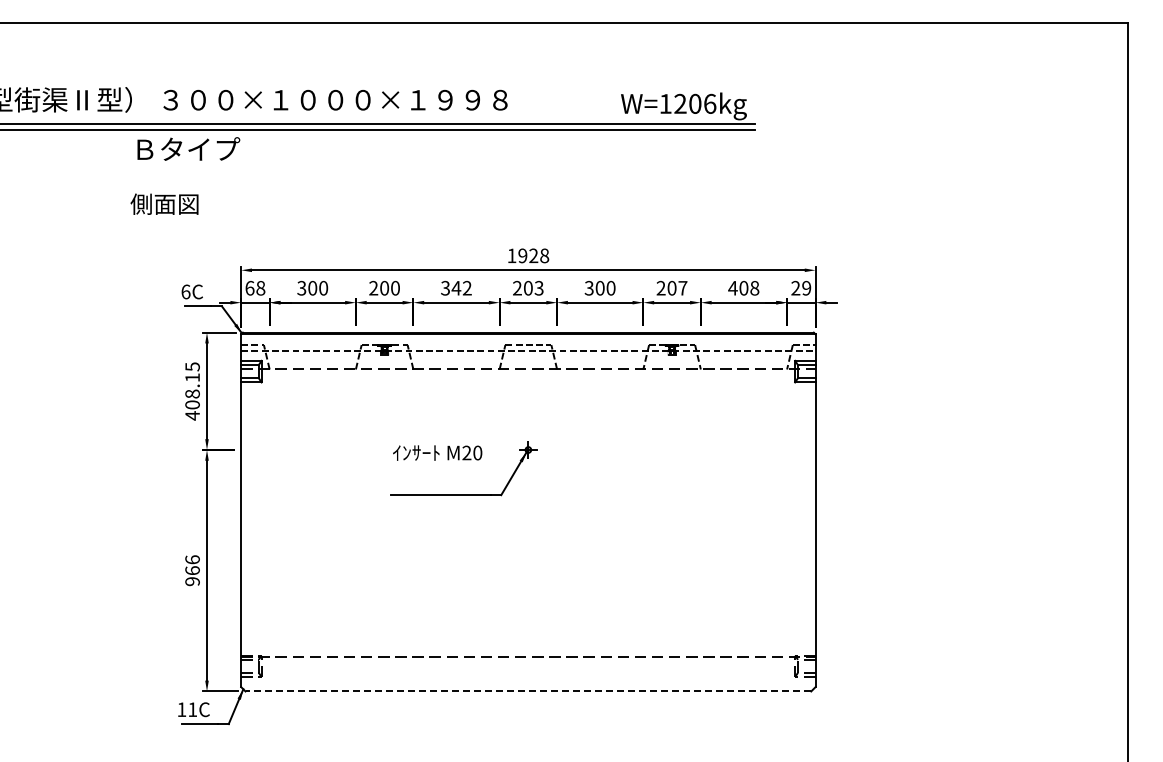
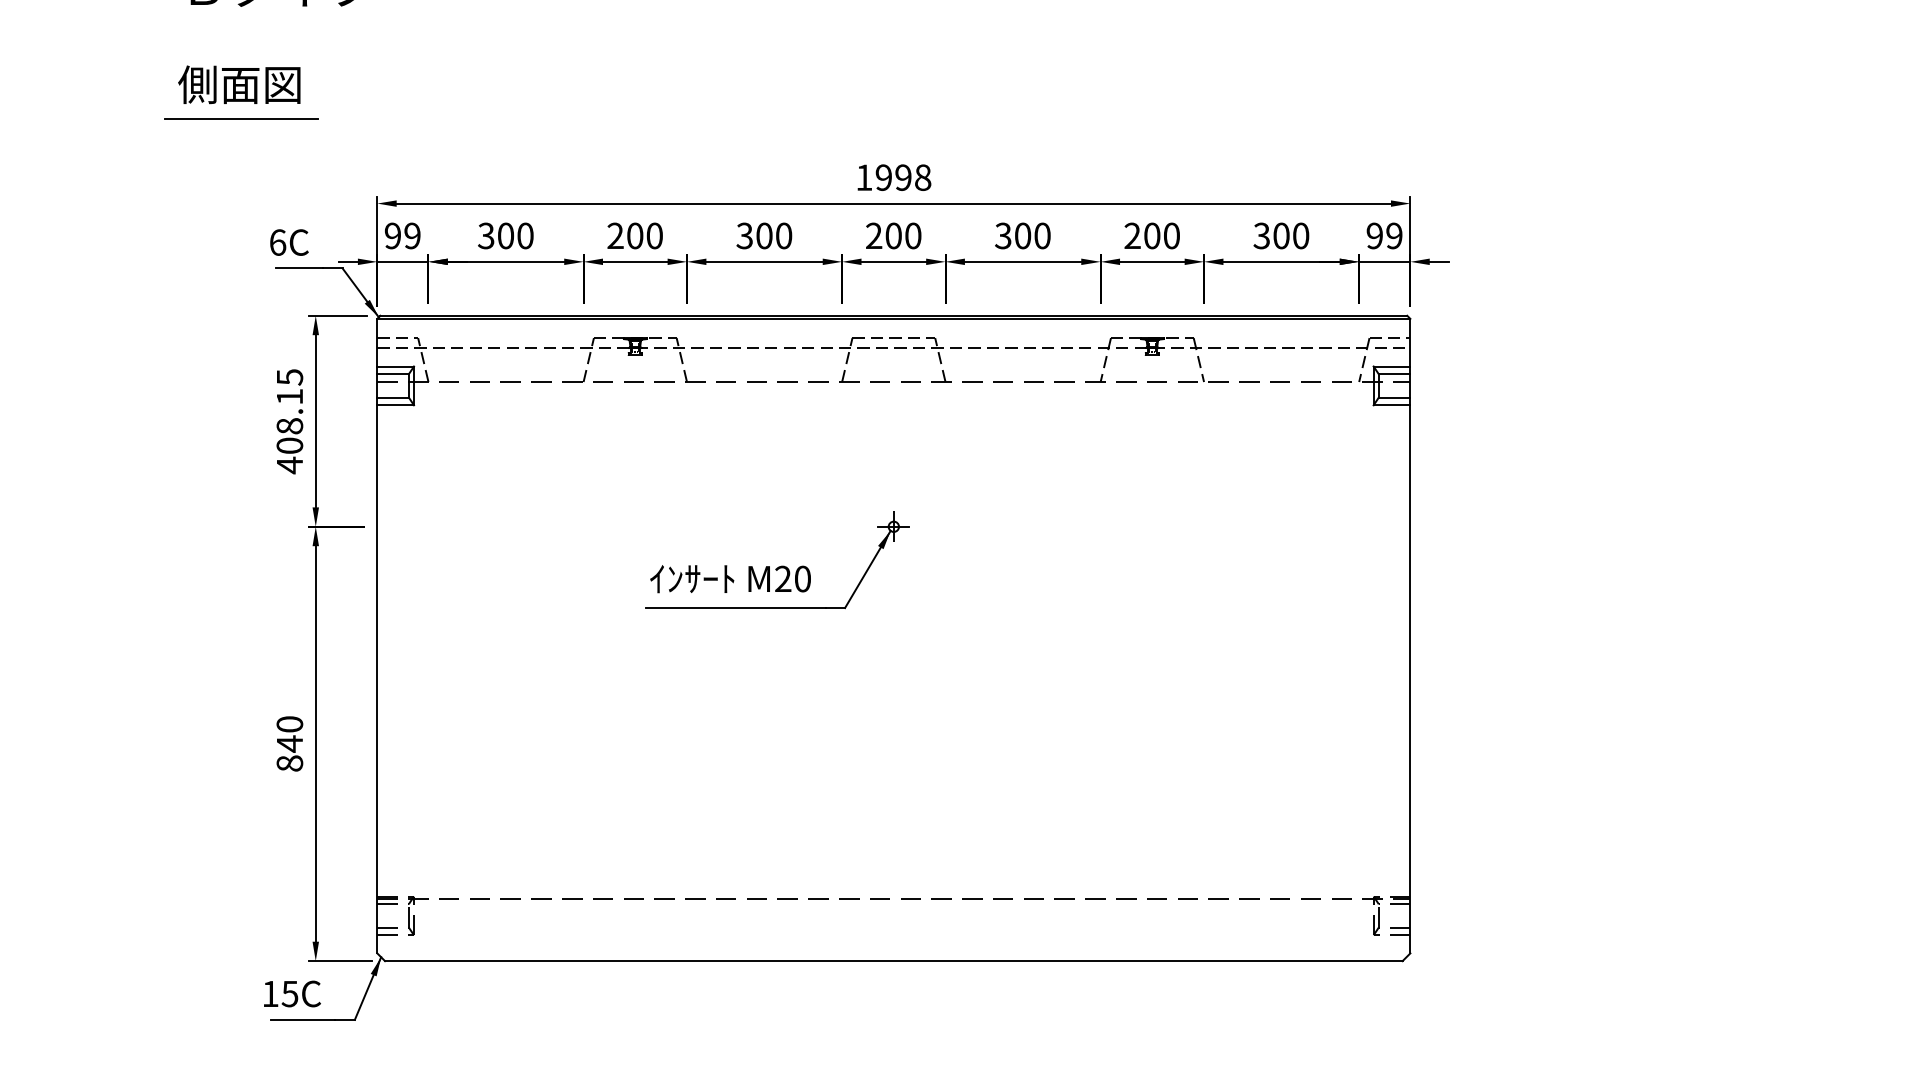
line: (165, 223) -> (241, 119), added
text: (533, 256) -> (903, 178), 1928 -> 1998
text: (255, 287) -> (402, 234), 68 -> 99
text: (461, 287) -> (773, 234), 342 -> 300
text: (682, 287) -> (1171, 234), 207 -> 200
text: (743, 287) -> (1280, 234), 408 -> 300
text: (538, 288) -> (912, 236), 203 -> 200
text: (795, 288) -> (1374, 236), 29 -> 99
text: (437, 452) -> (730, 578), moved
text: (192, 570) -> (289, 743), 966 -> 840
line: (528, 691) -> (894, 961), dashed -> solid
text: (192, 709) -> (289, 993), 11C -> 15C

